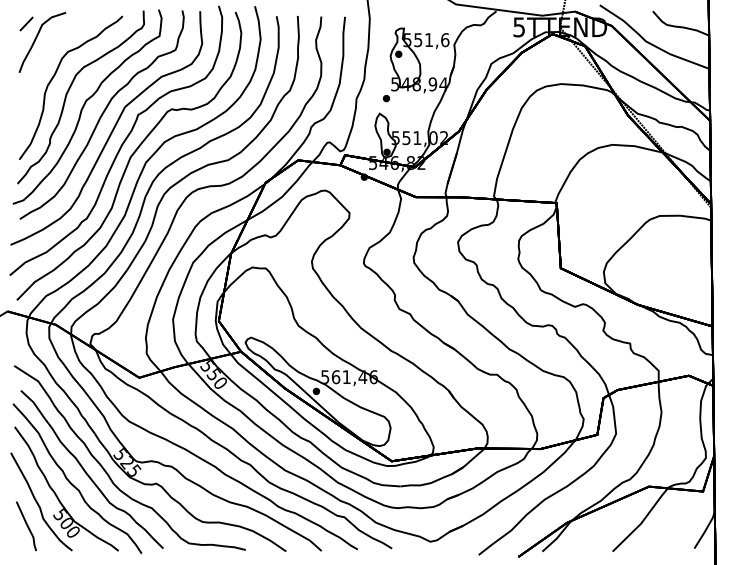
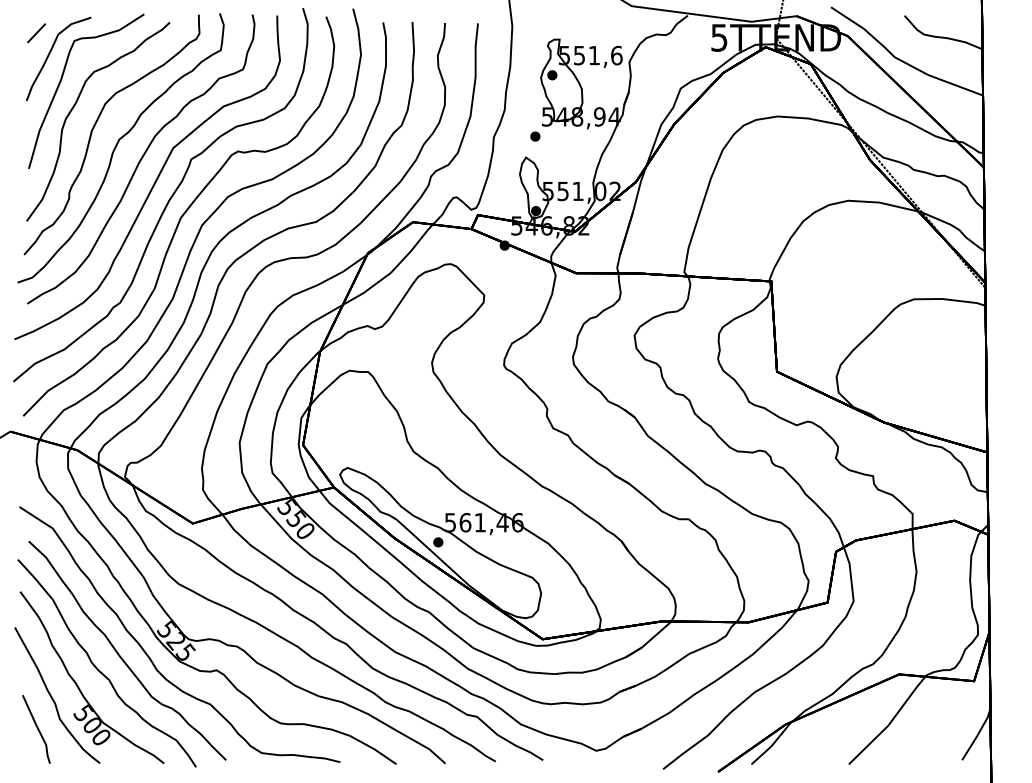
part: (45, 57) -> (62, 79), added

